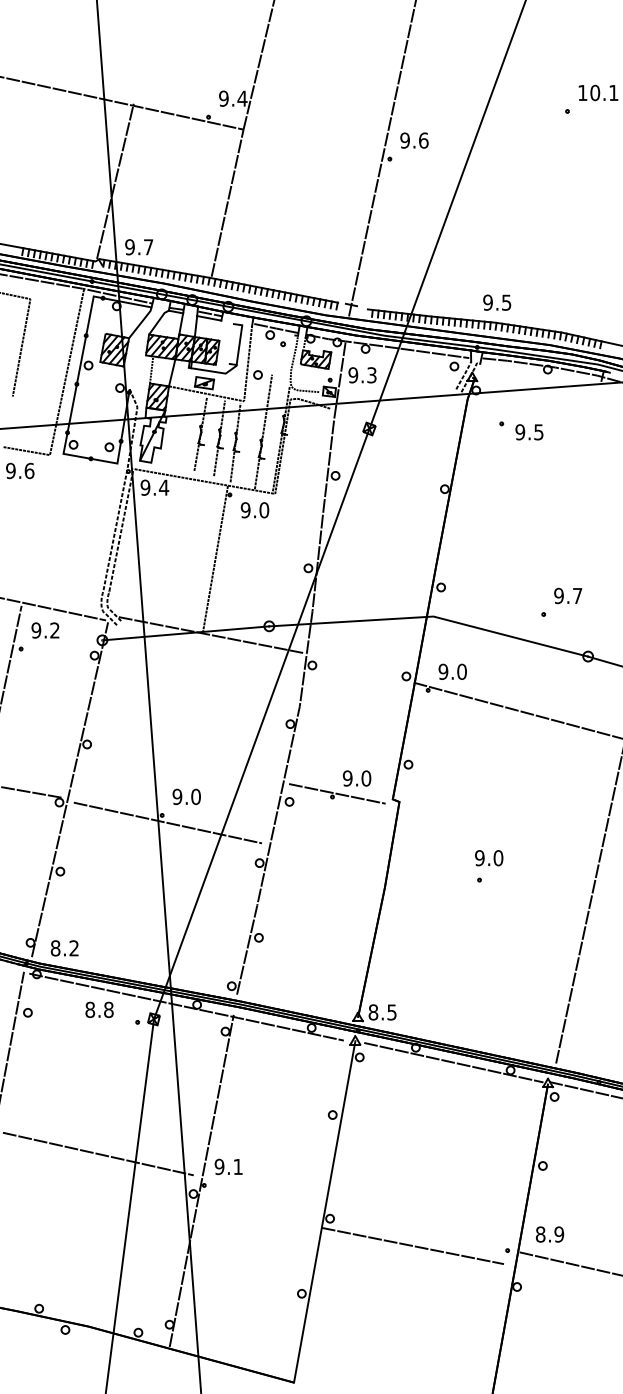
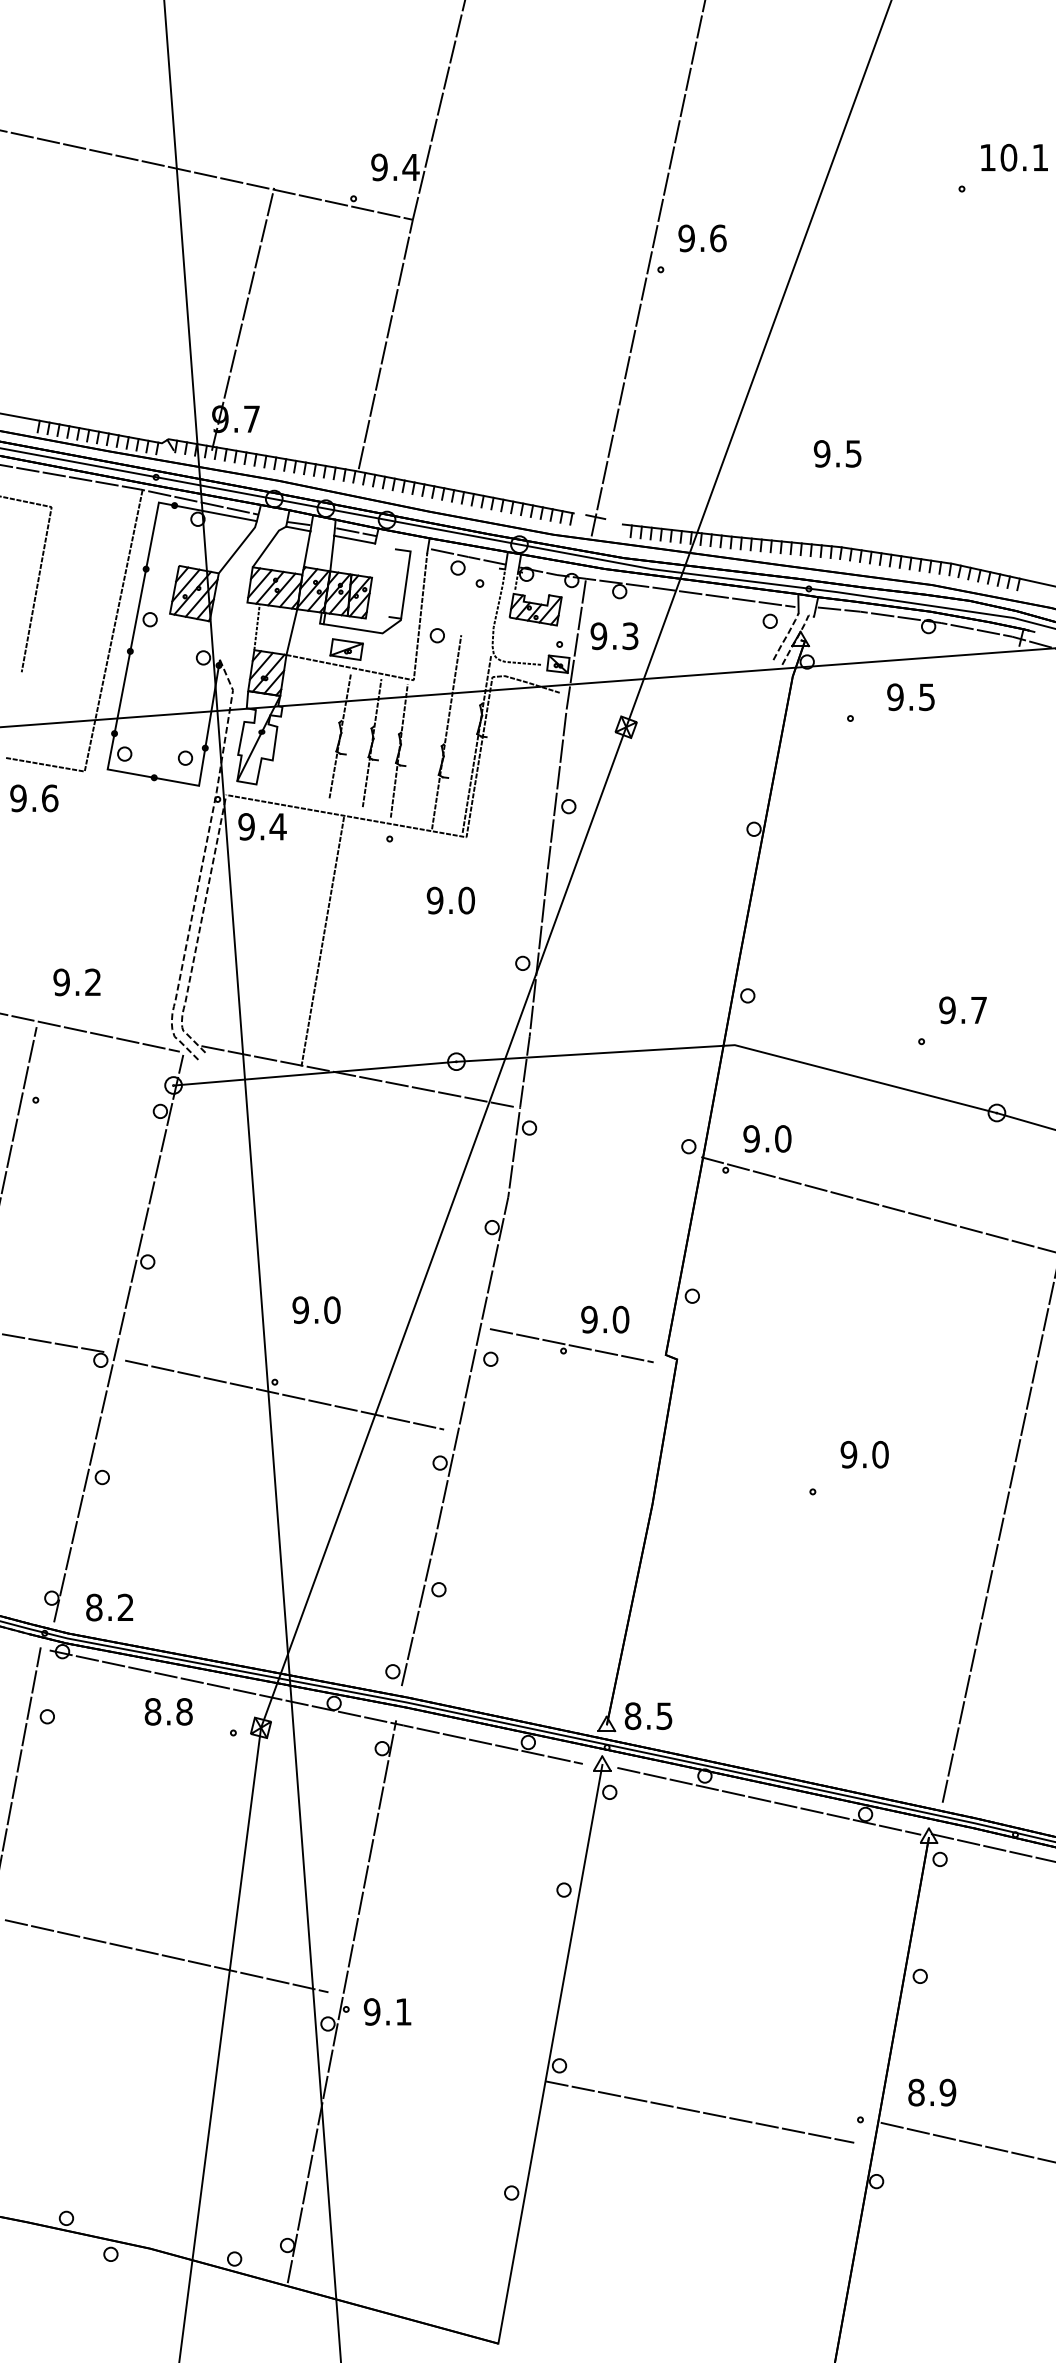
line: (115, 180) -> (243, 317), moved
text: (497, 302) -> (838, 453), moved
text: (529, 432) -> (911, 697), moved
text: (254, 510) -> (450, 900), moved
line: (215, 559) -> (322, 941), moved
text: (45, 630) -> (77, 982), moved
text: (186, 796) -> (316, 1309), moved
text: (489, 858) -> (865, 1455), moved
text: (228, 1166) -> (387, 2011), moved

